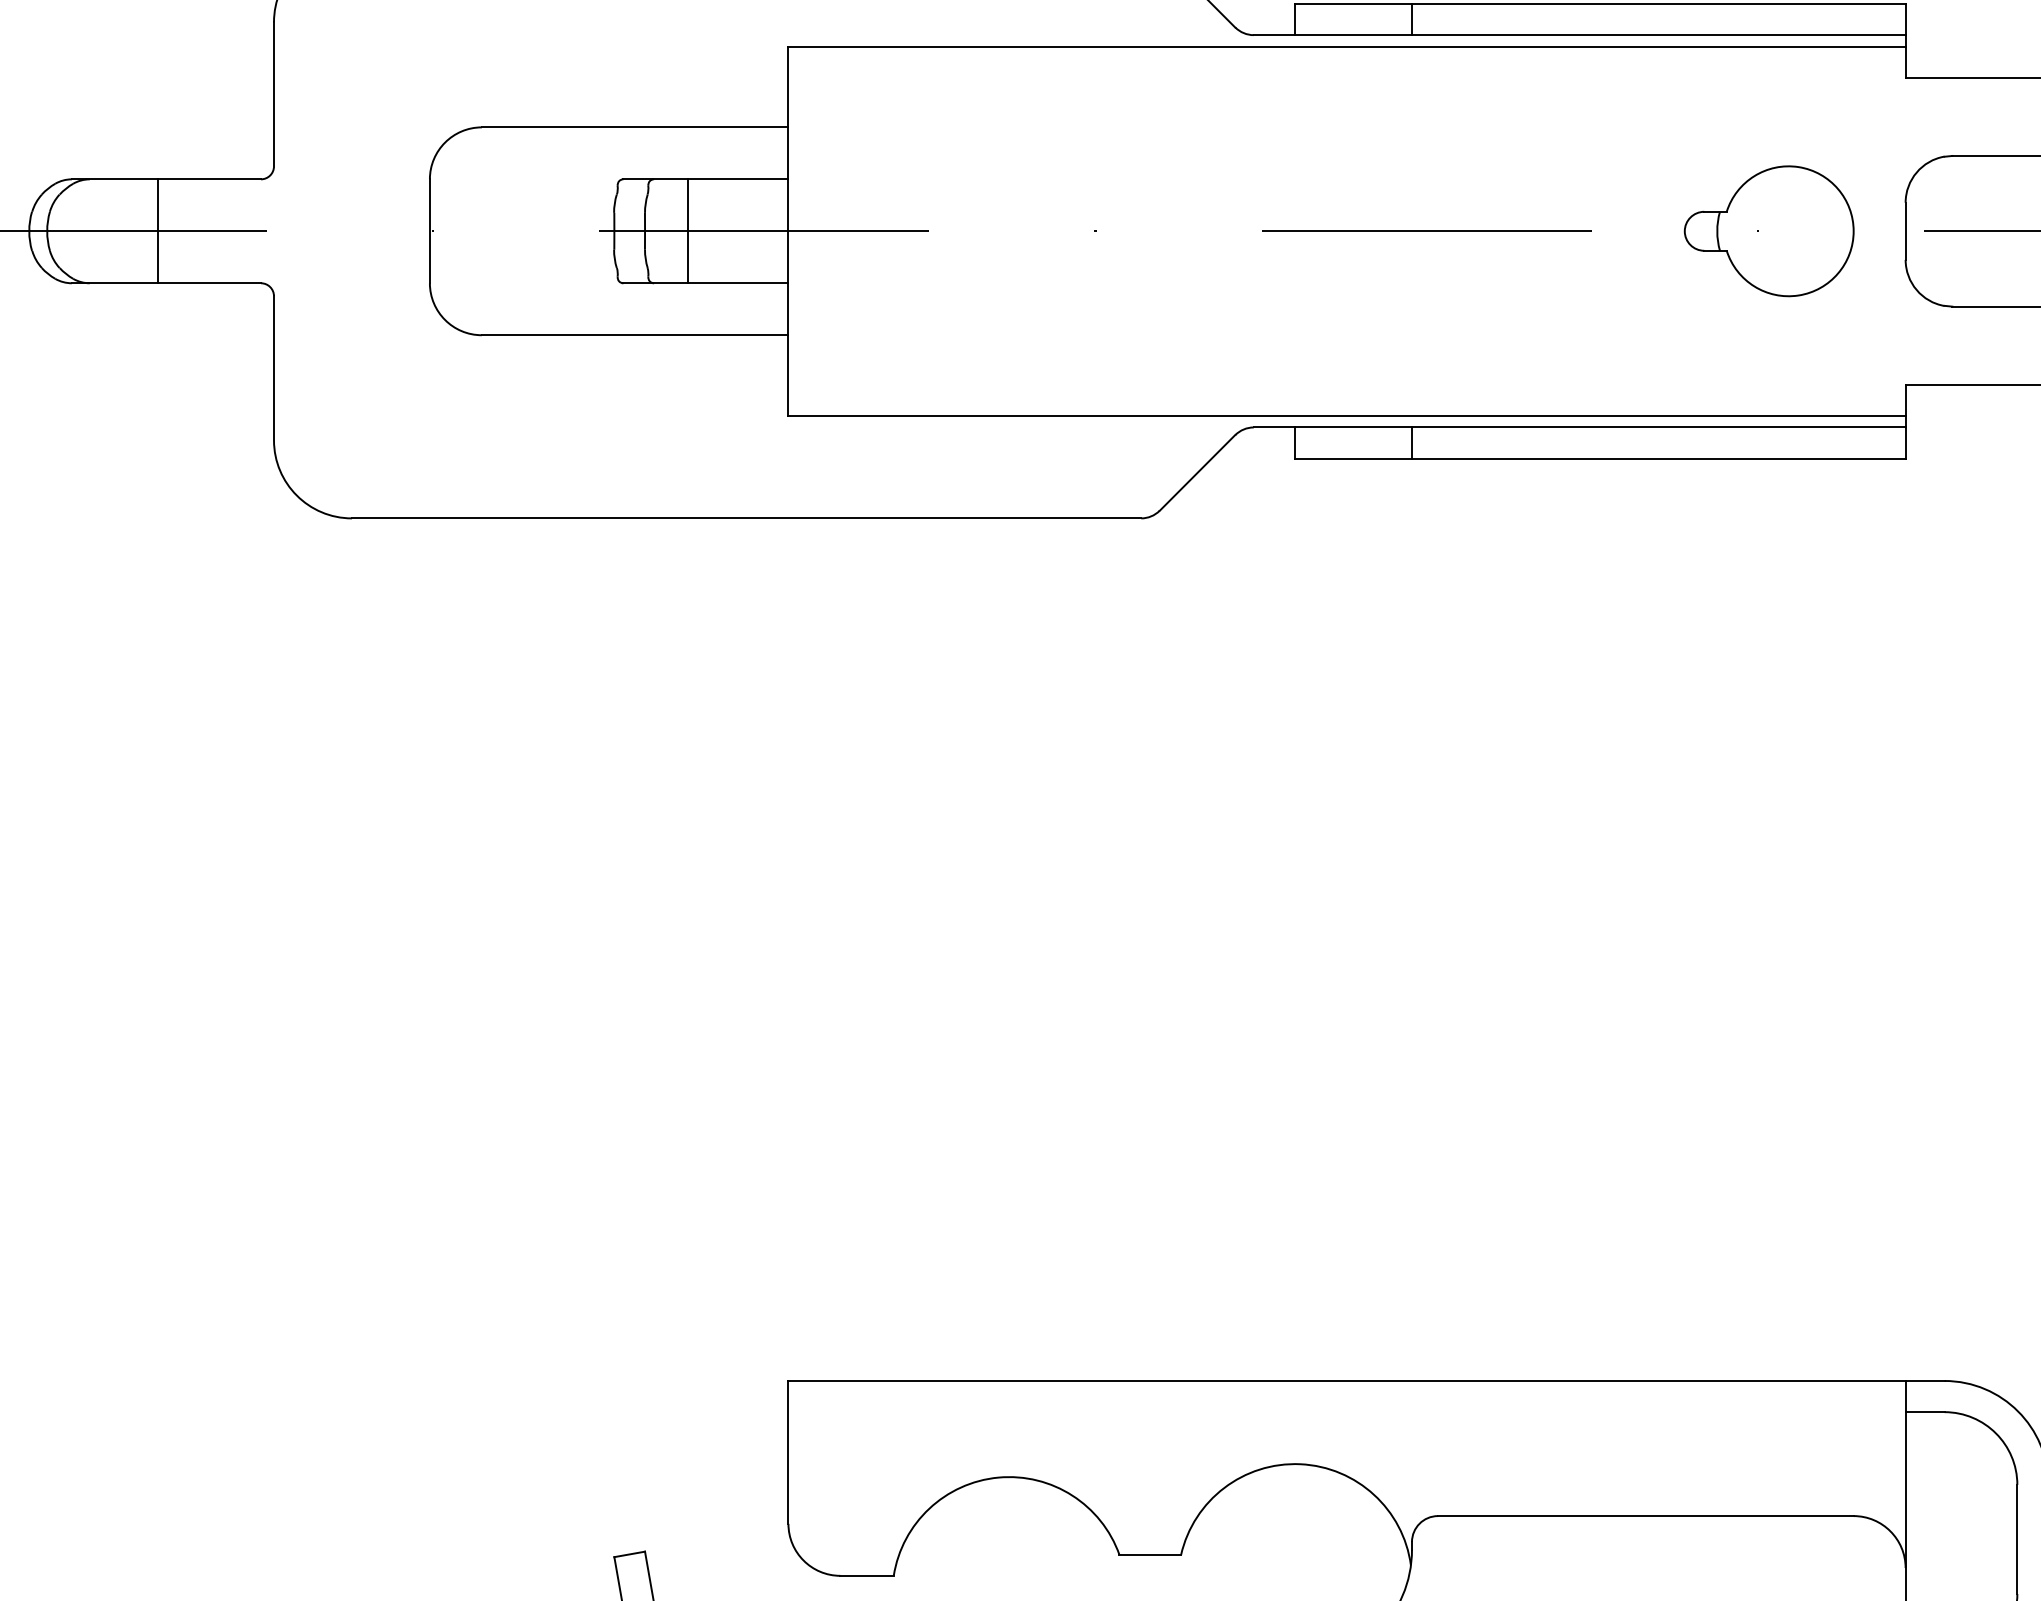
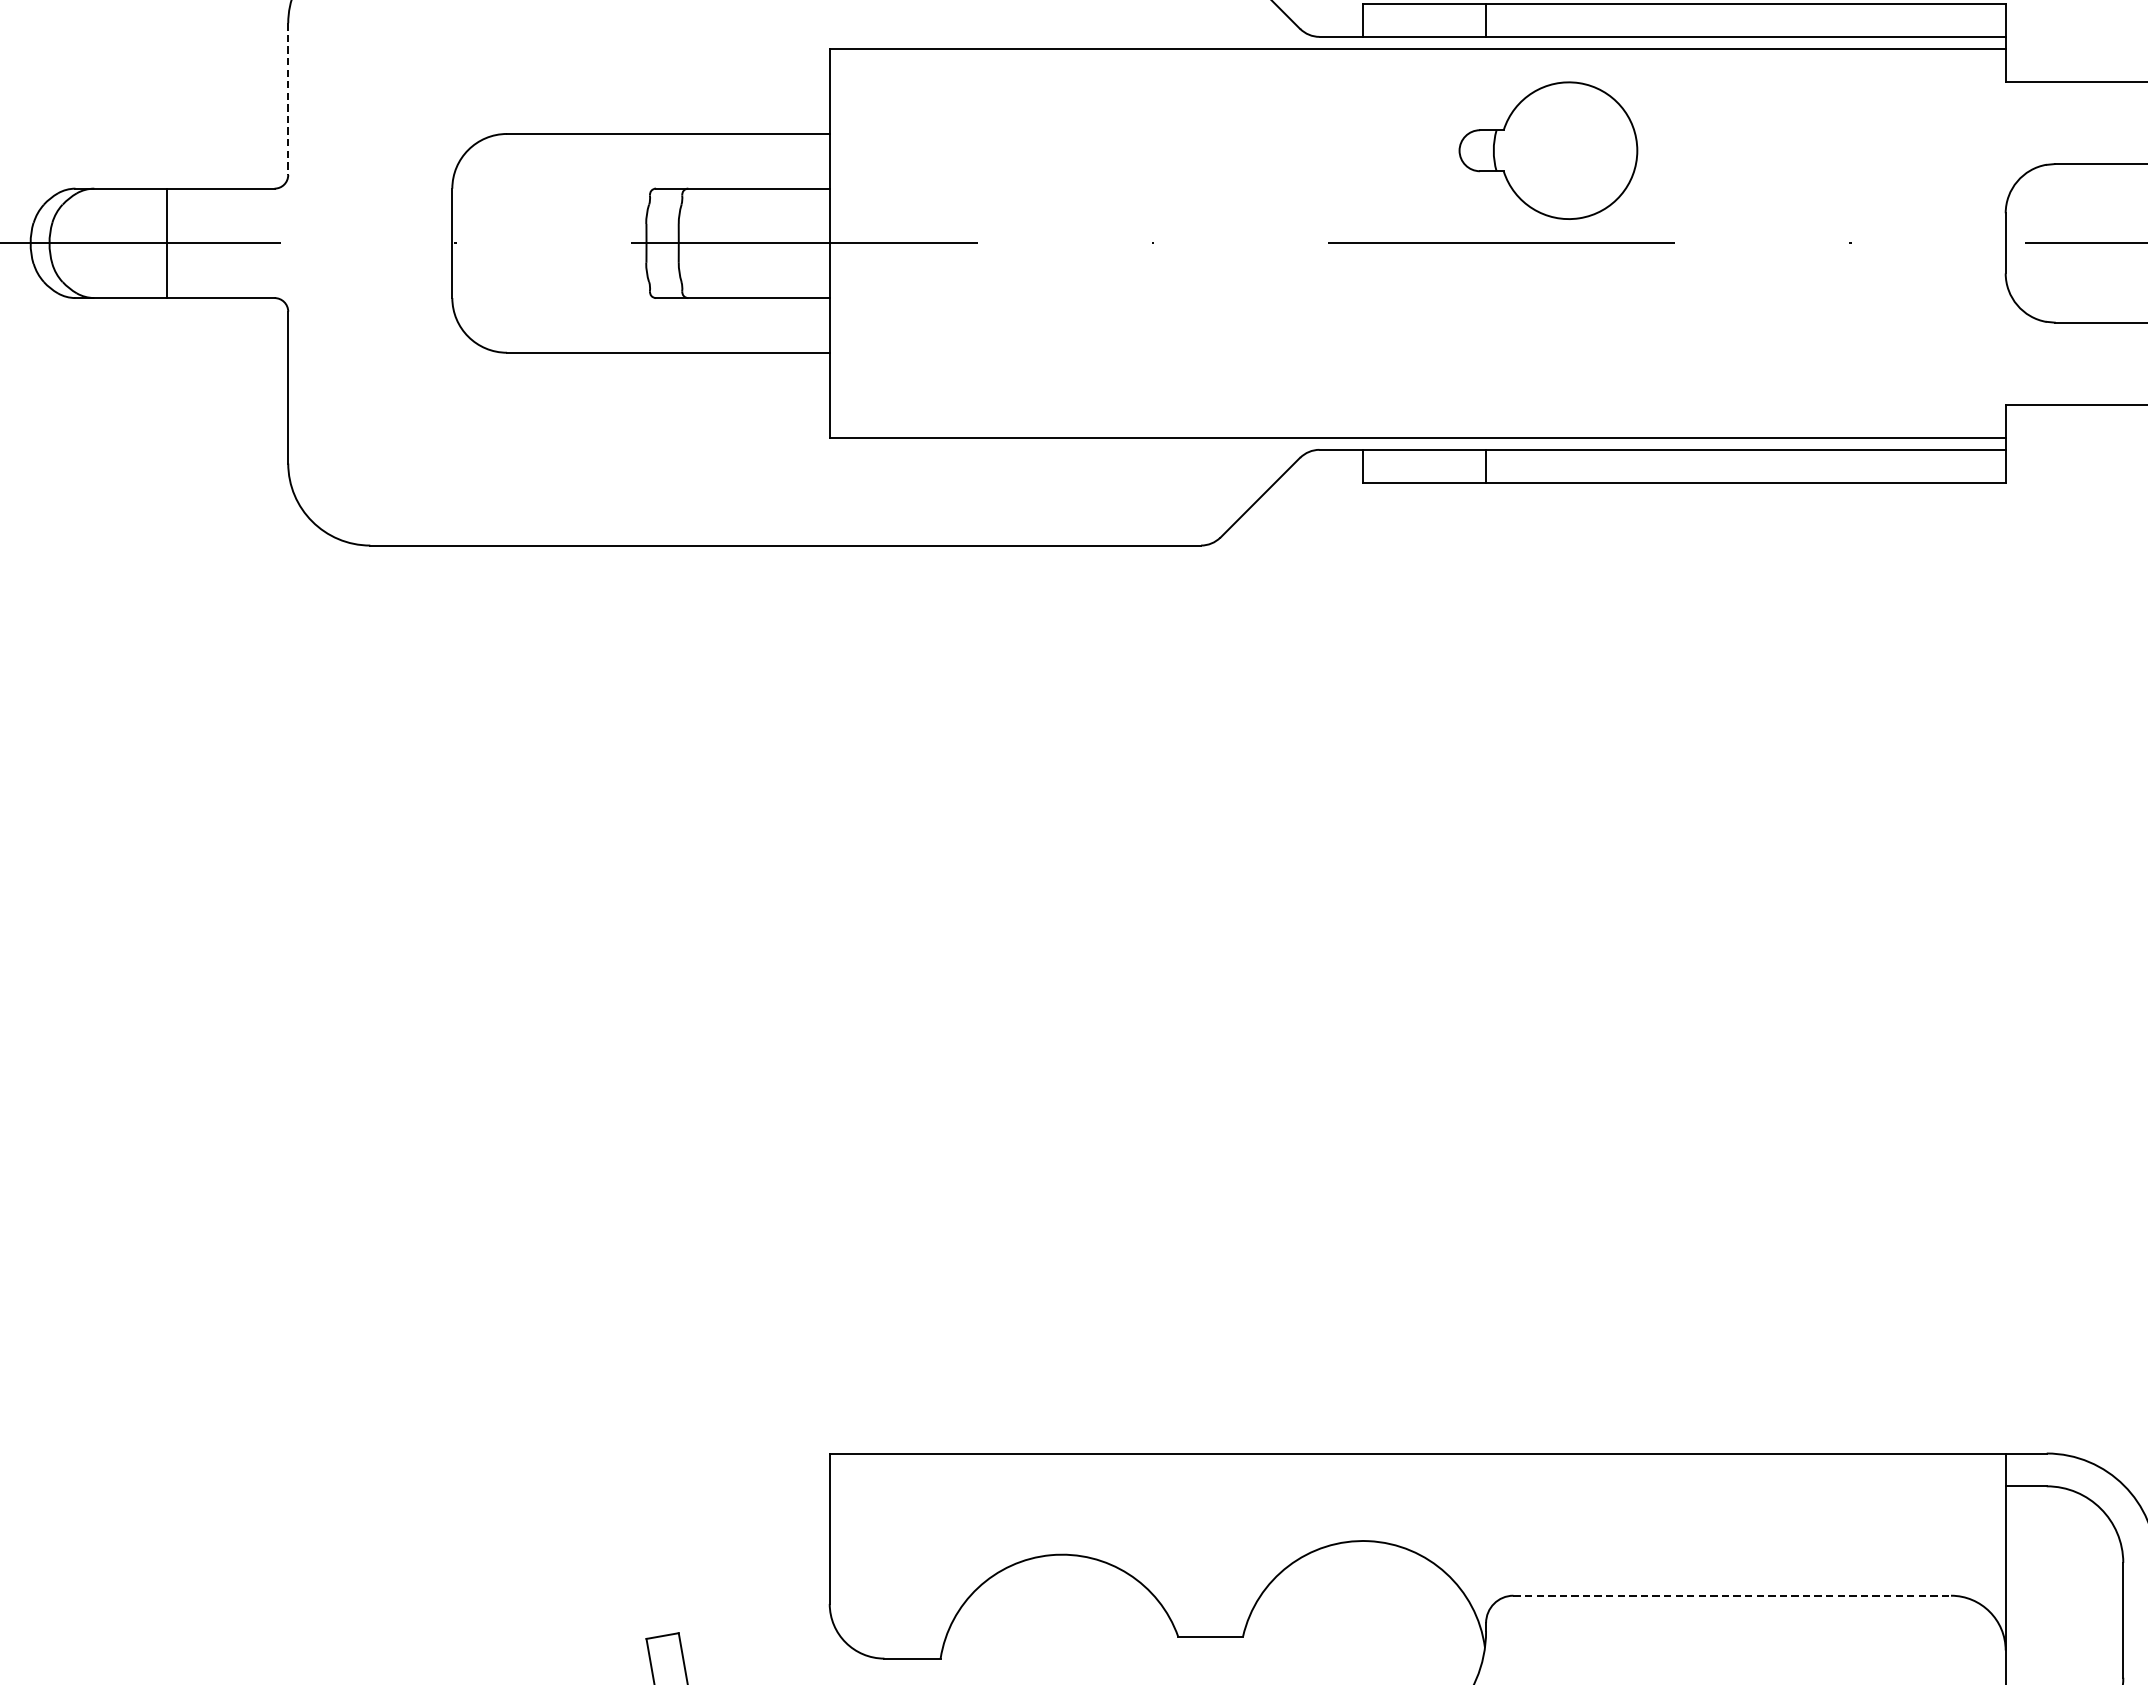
line: (274, 94) -> (288, 99), solid -> dashed
line: (688, 231) -> (724, 243), removed
part: (1768, 231) -> (1547, 150), moved
line: (1645, 1516) -> (1731, 1596), solid -> dashed

